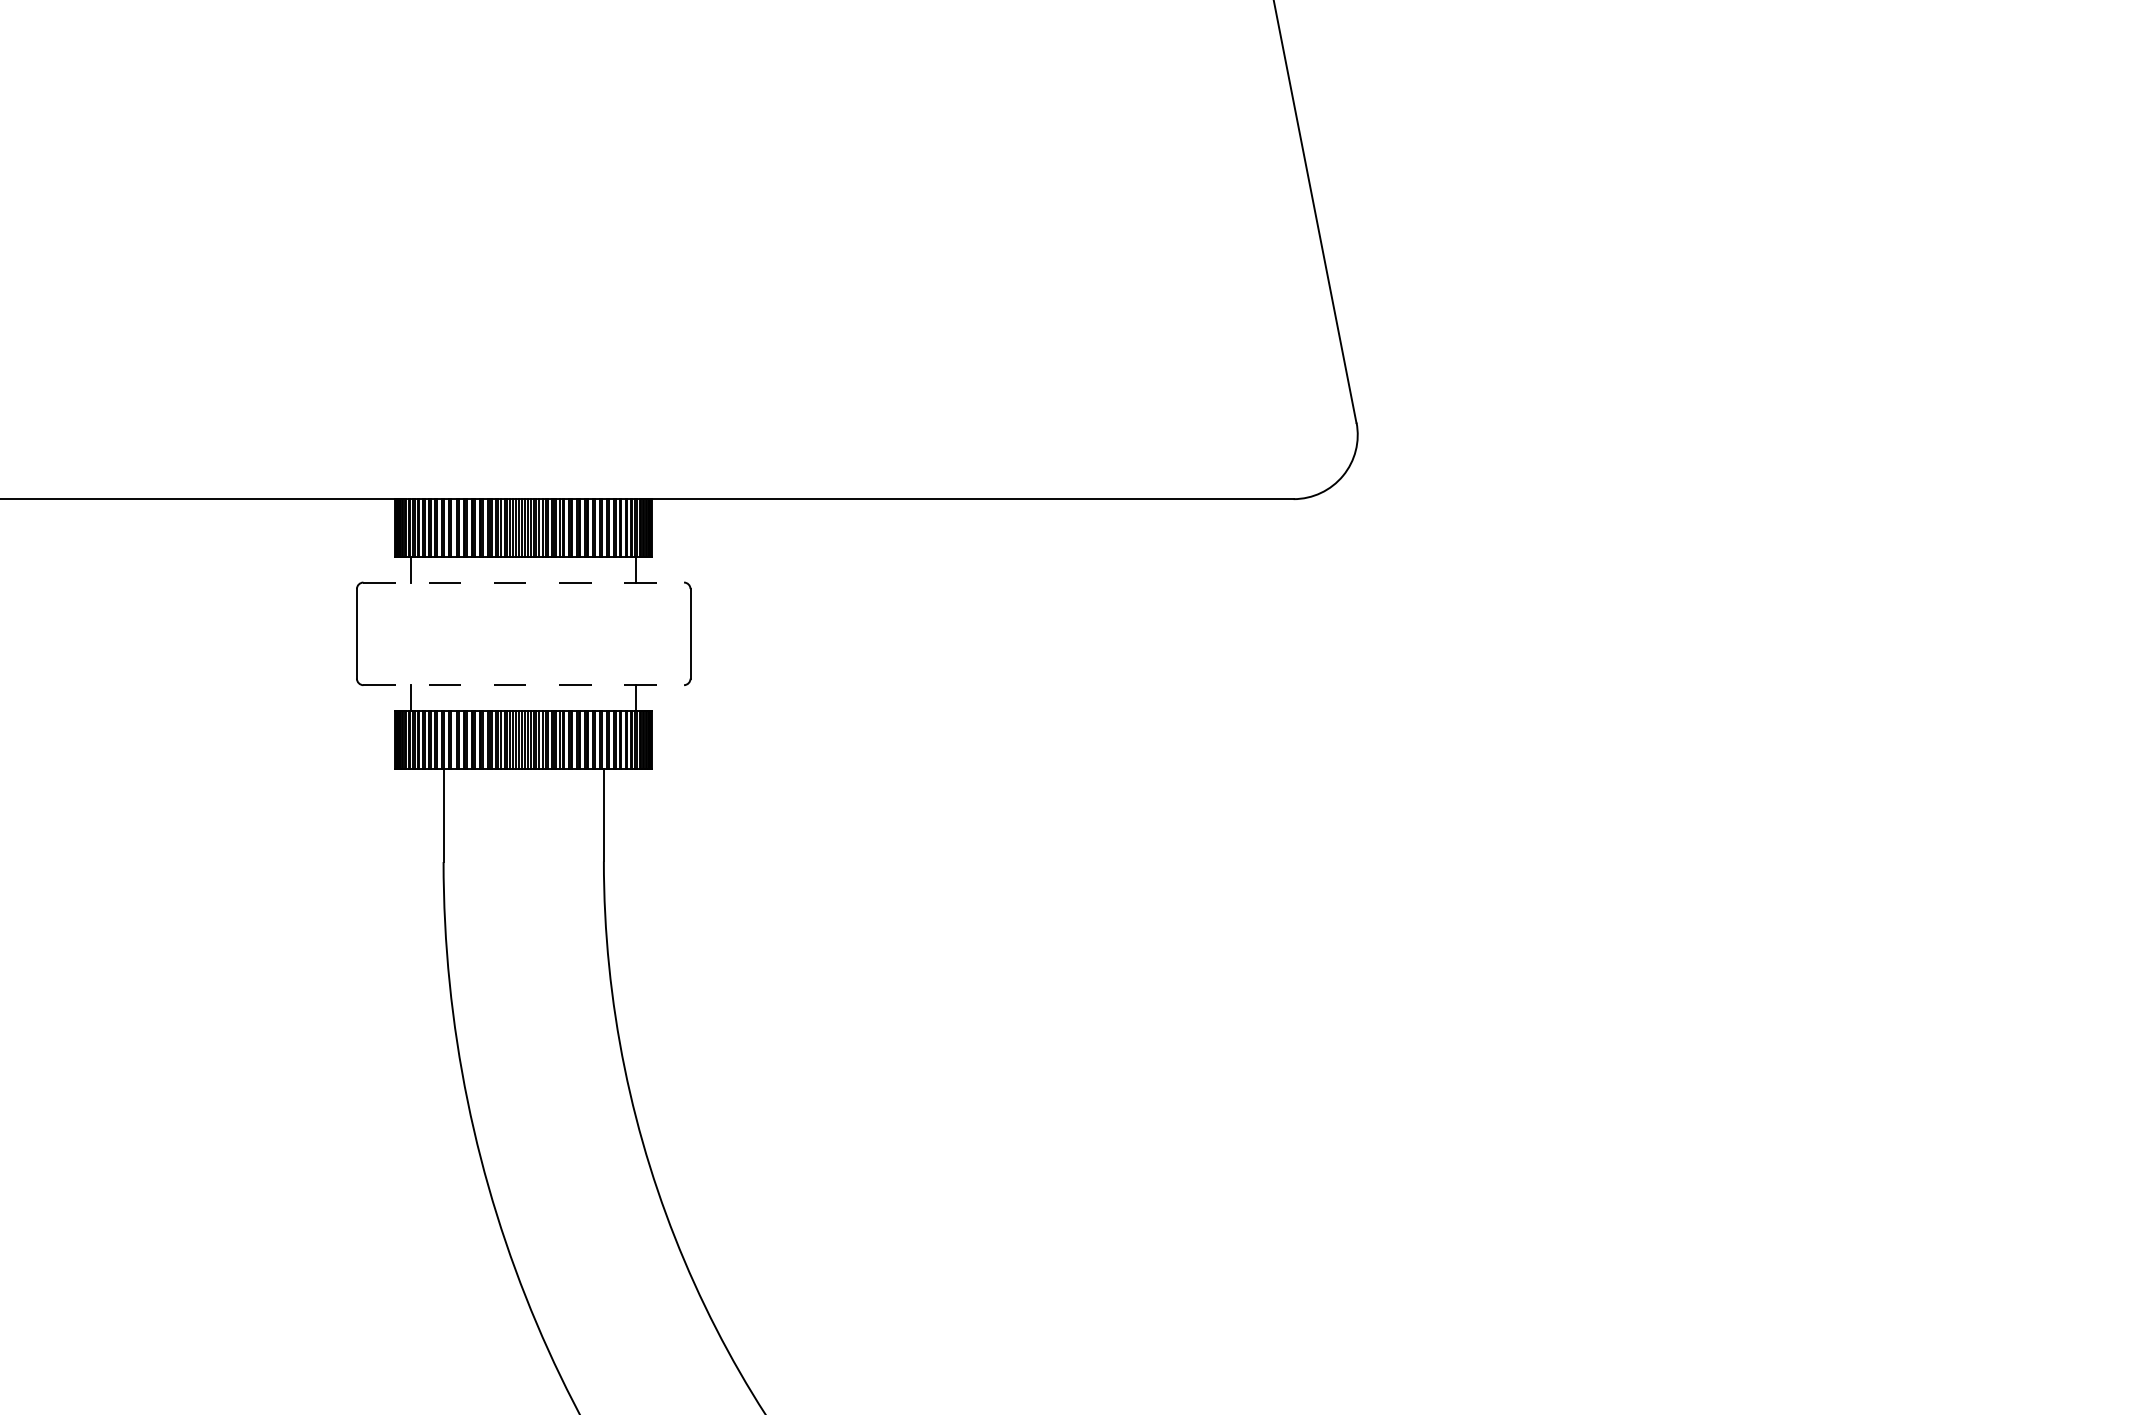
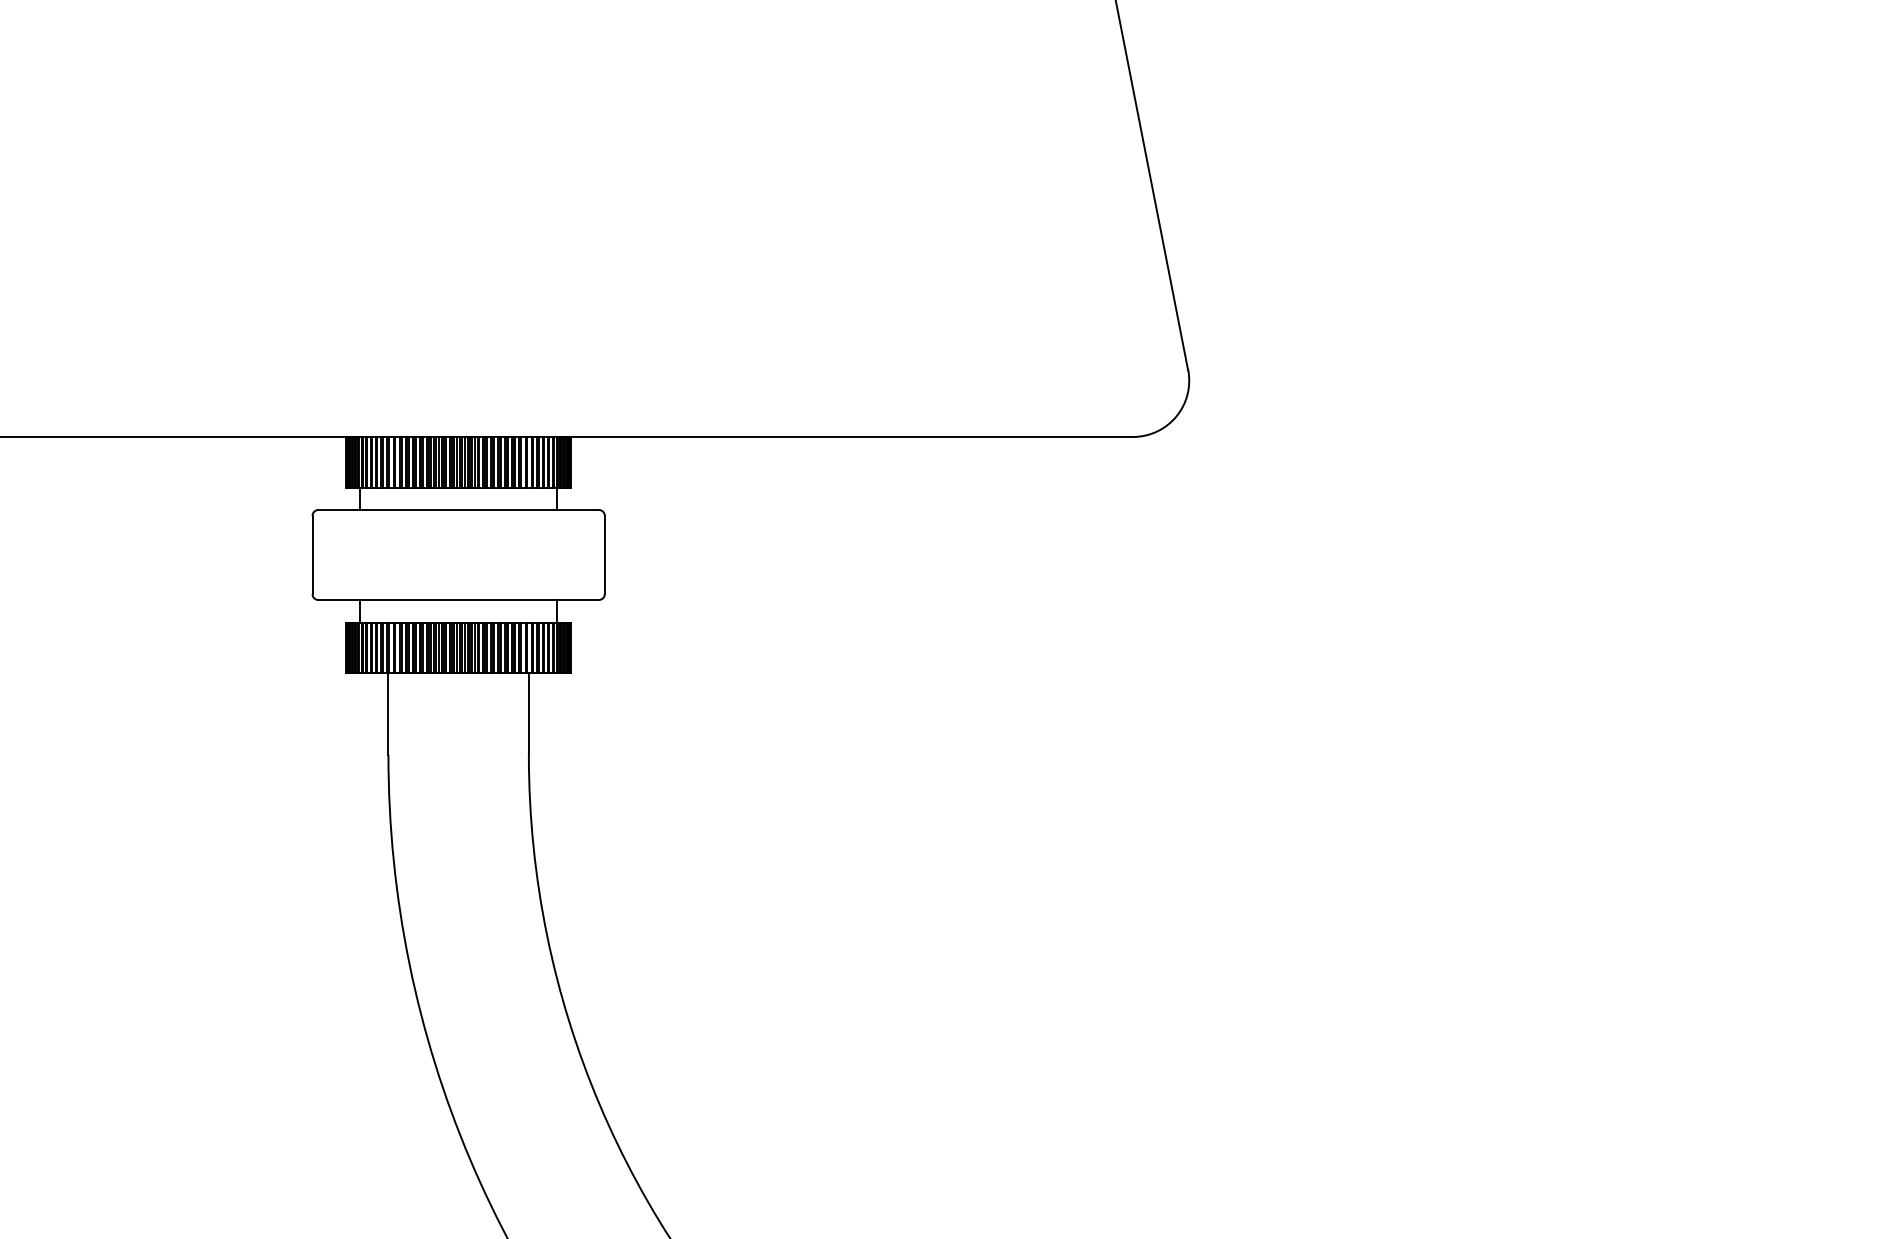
line: (524, 582) -> (459, 510), dashed -> solid
line: (524, 685) -> (459, 600), dashed -> solid

